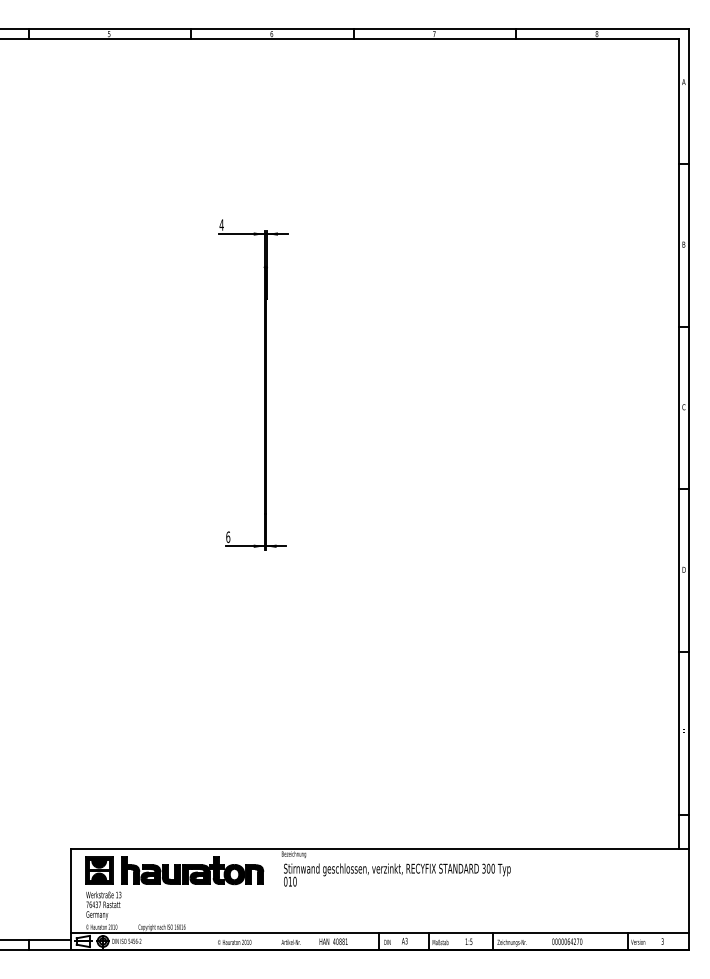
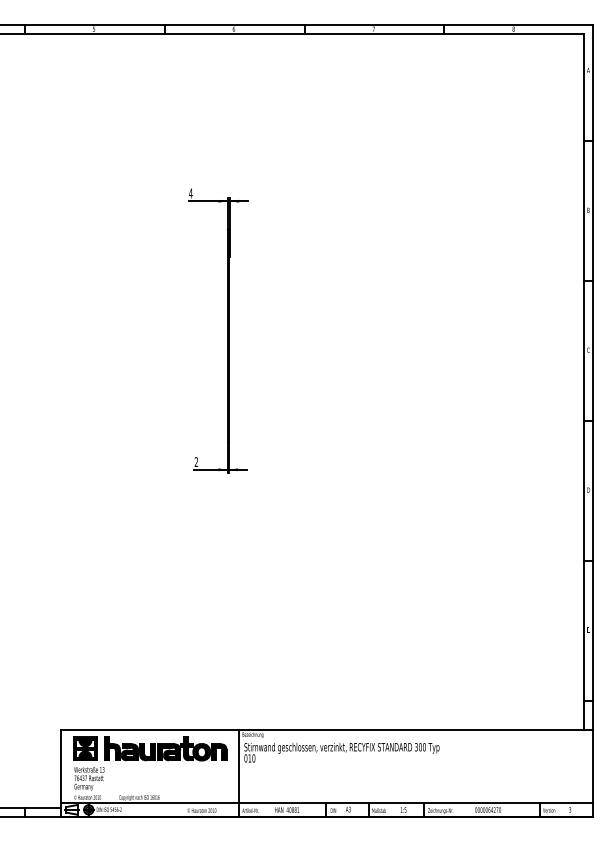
text: (228, 537) -> (196, 462), 6 -> 2
line: (277, 898) -> (238, 772), added

